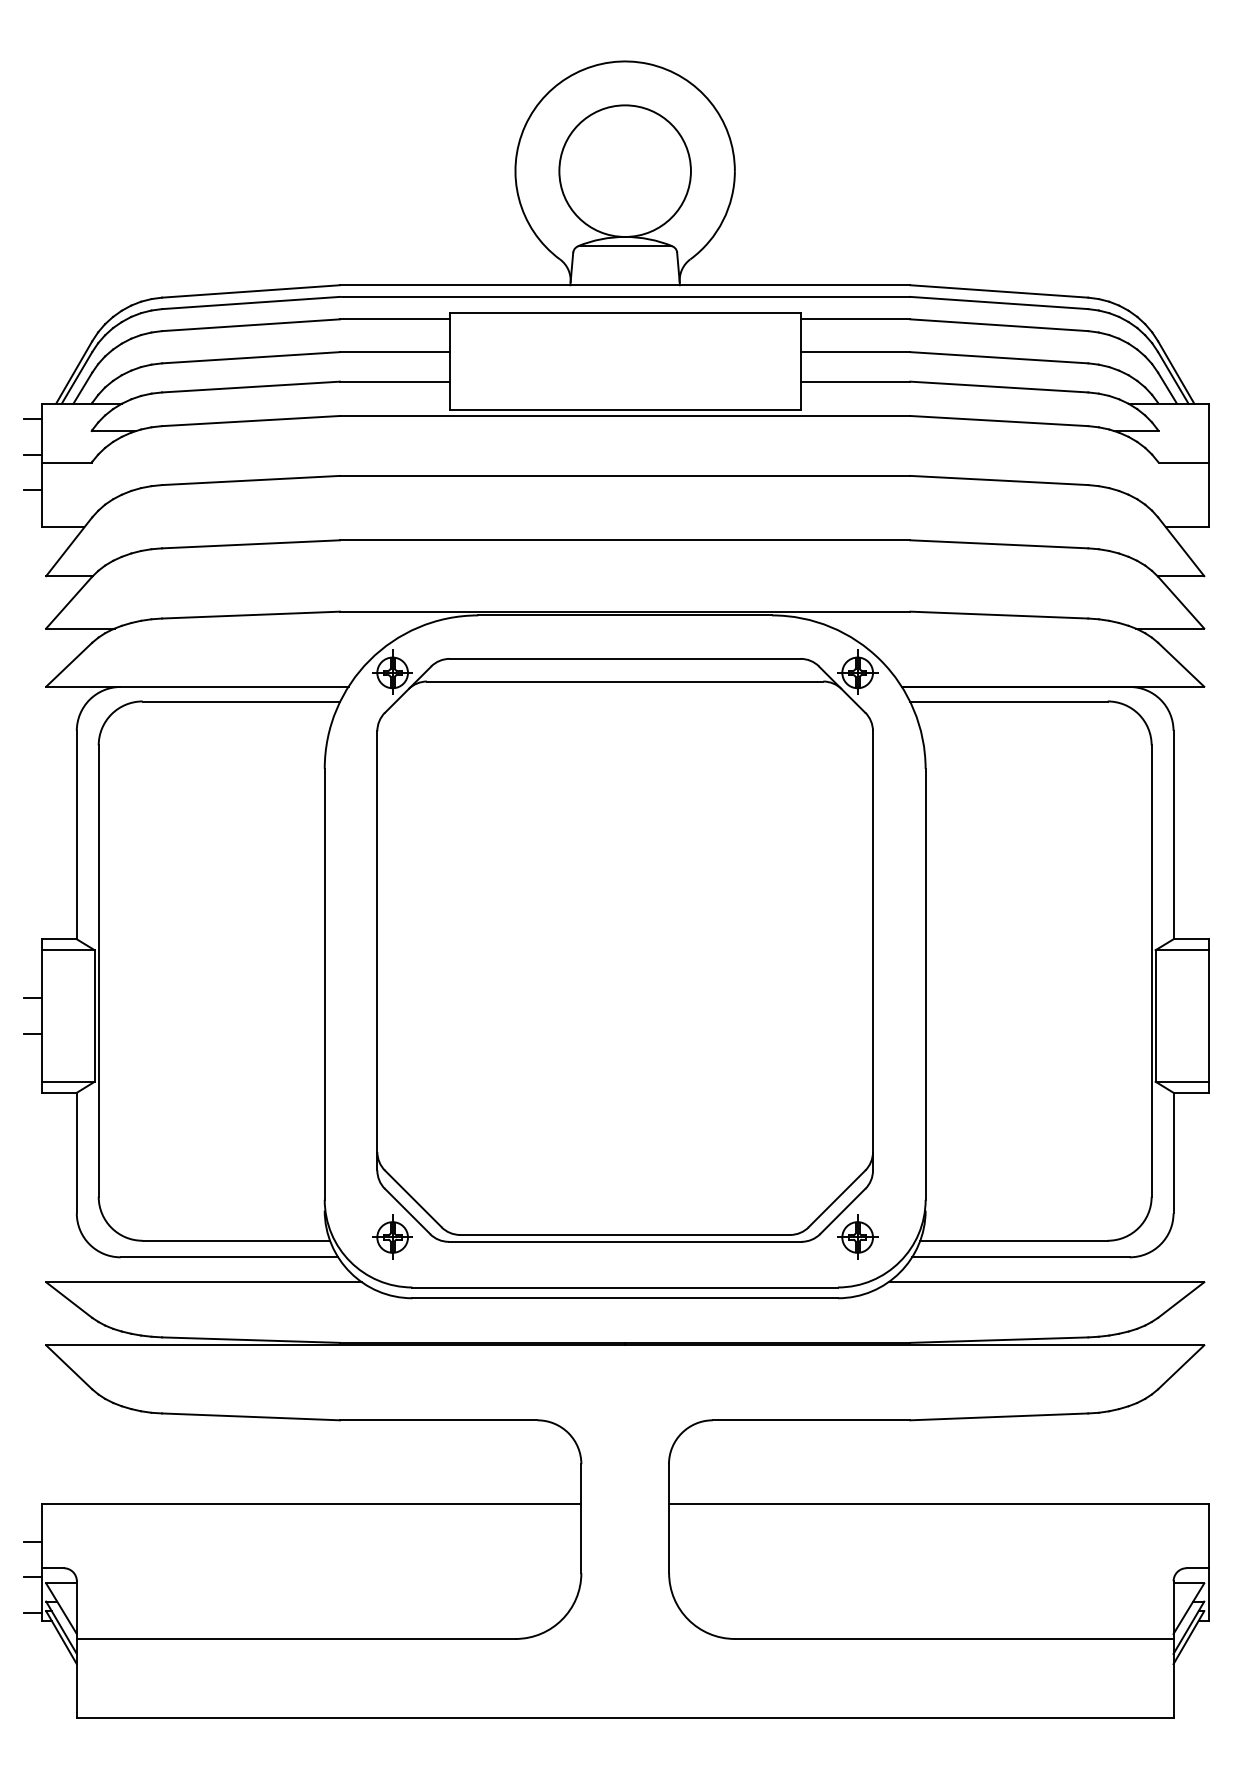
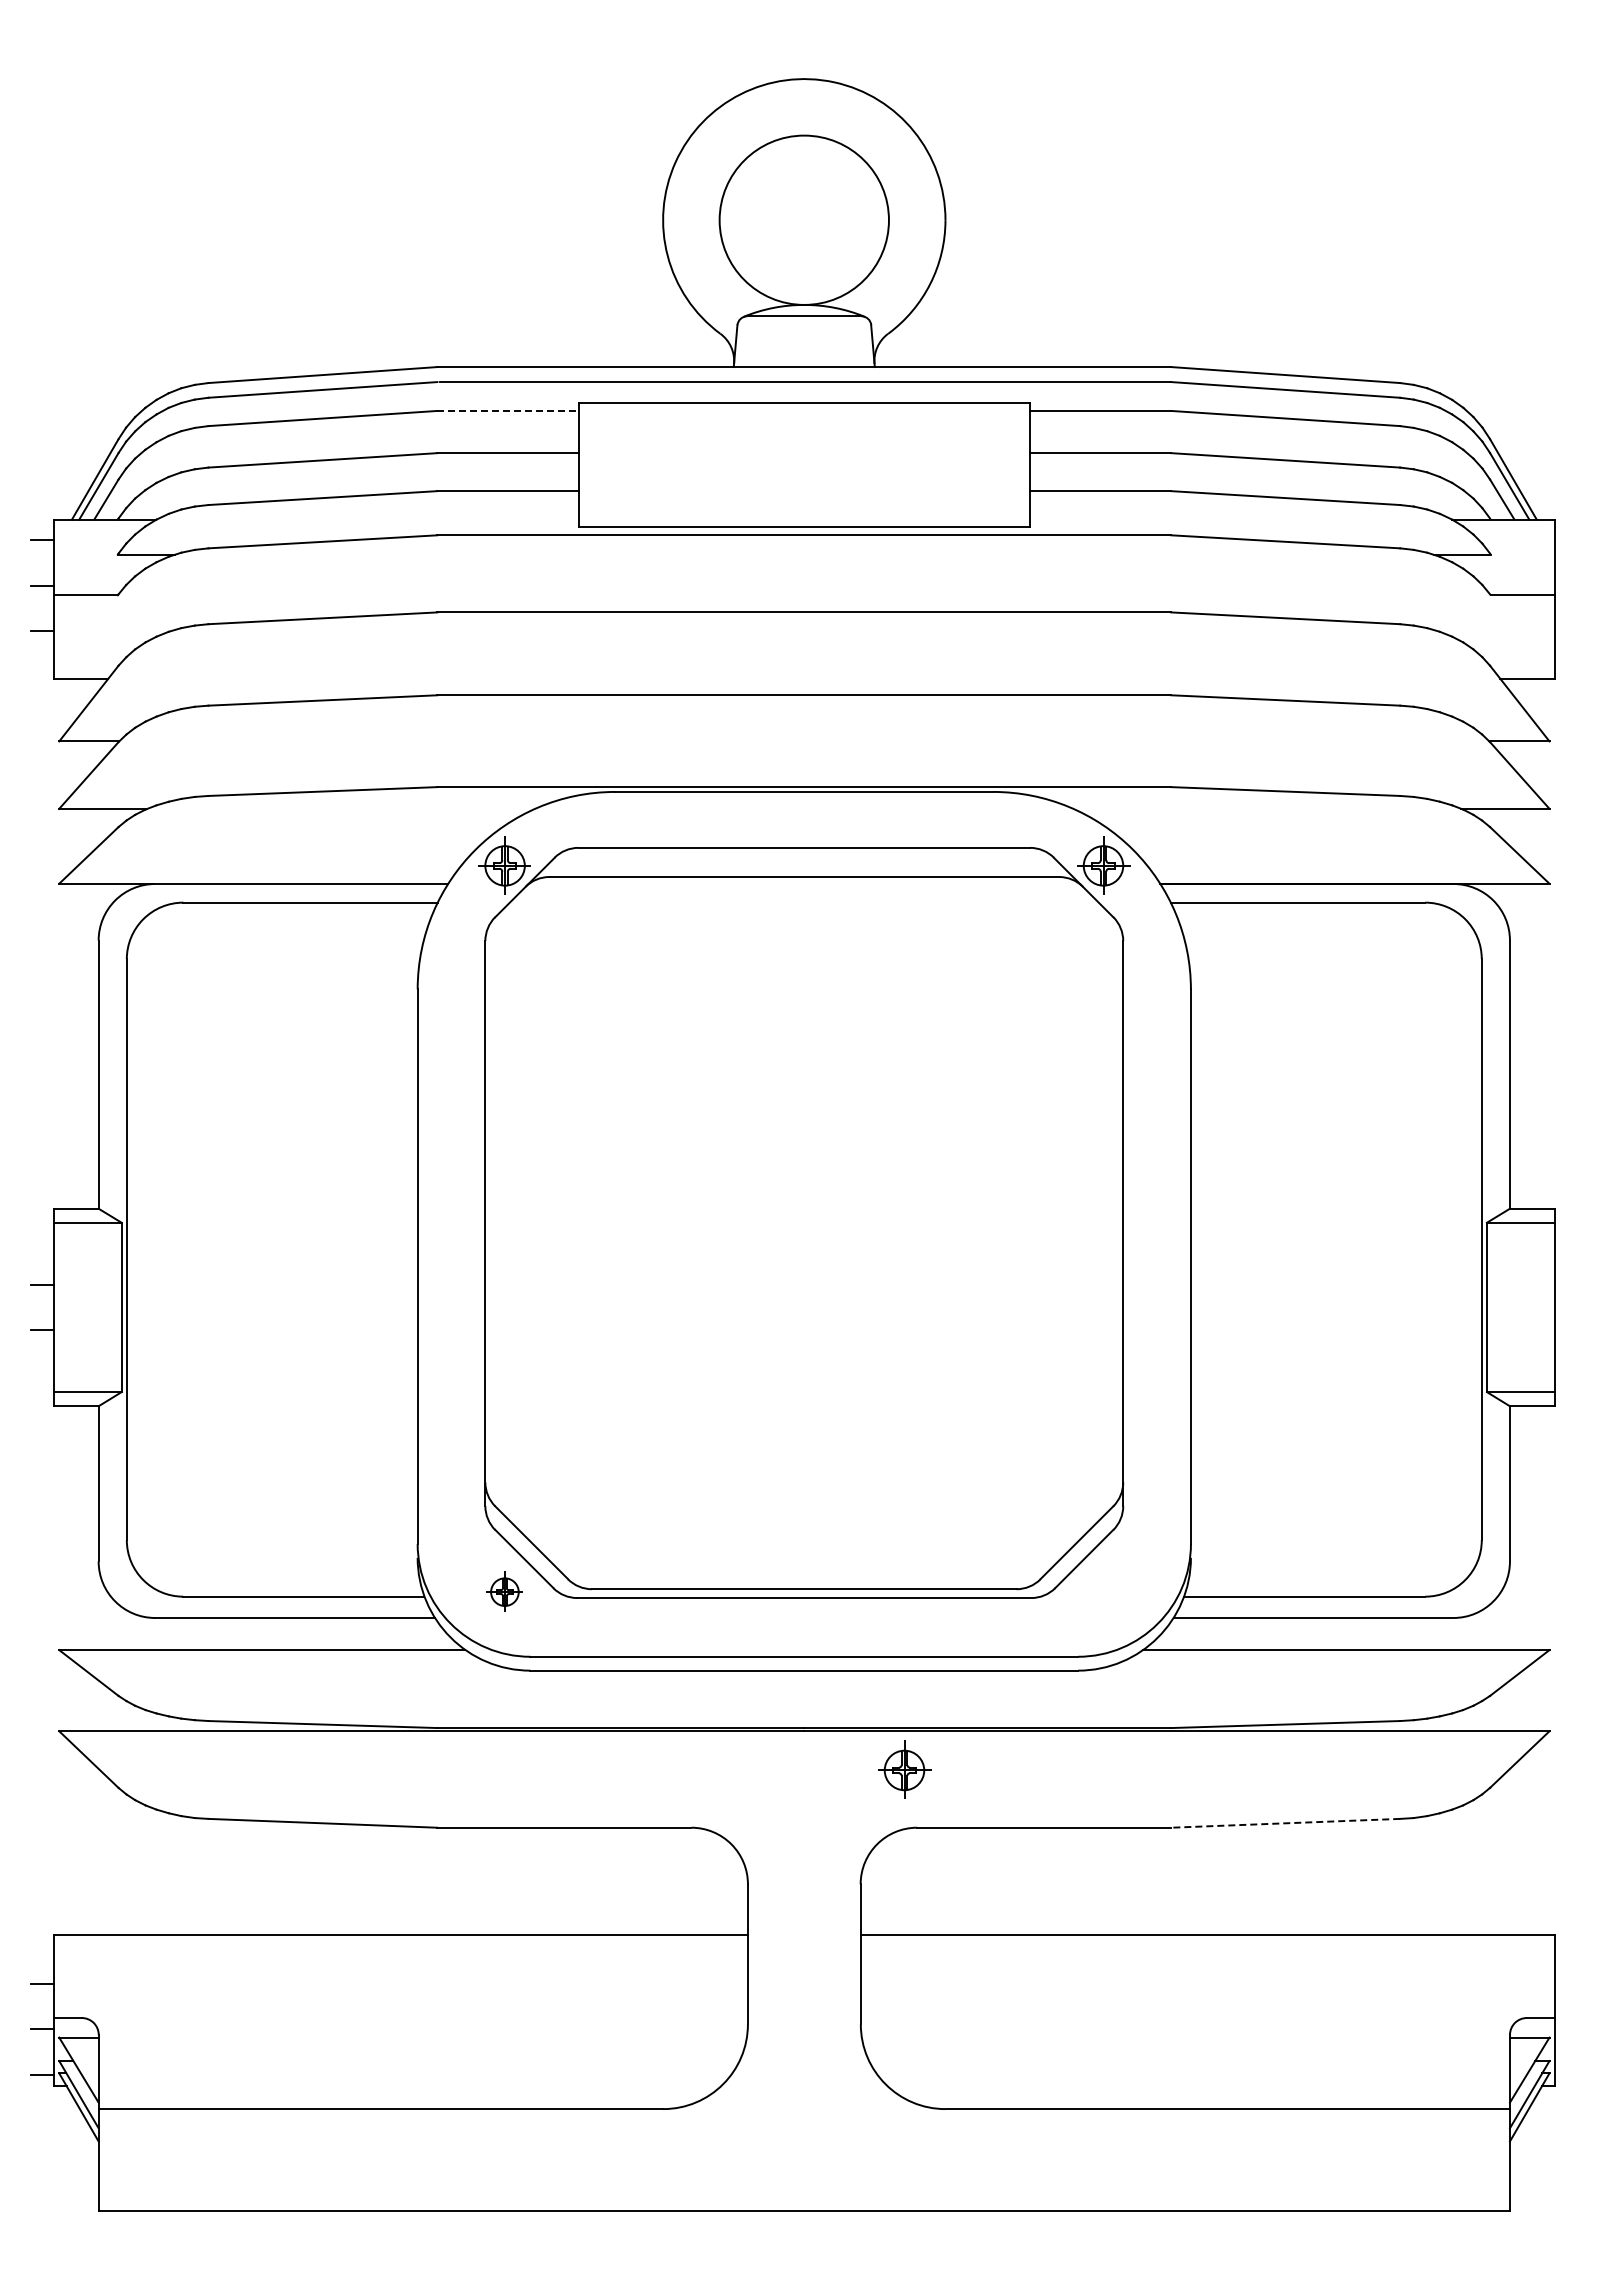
line: (394, 318) -> (507, 410), solid -> dashed
part: (392, 1236) -> (504, 1591), size x0.7
part: (857, 1236) -> (904, 1769), moved
line: (999, 1417) -> (1285, 1823), solid -> dashed

